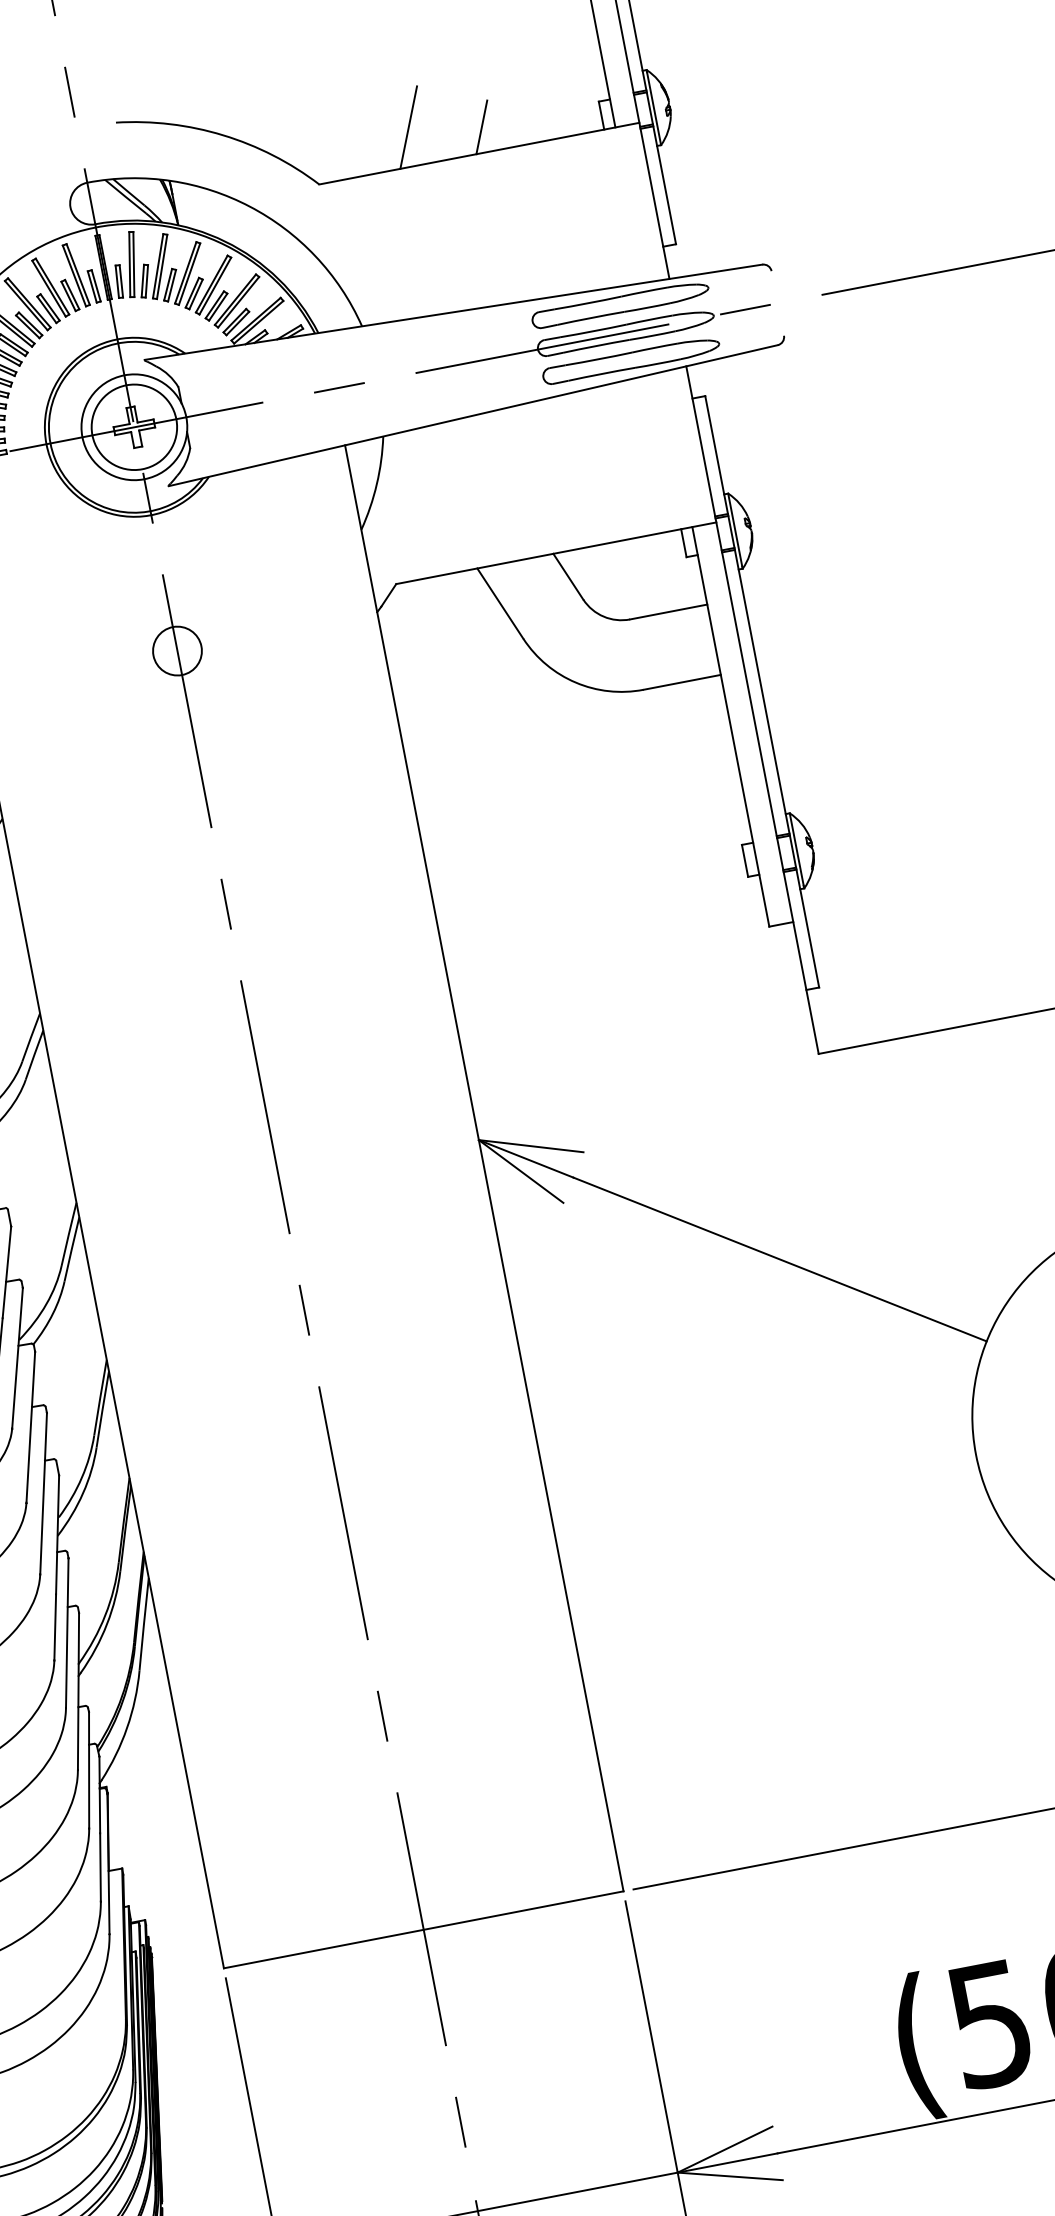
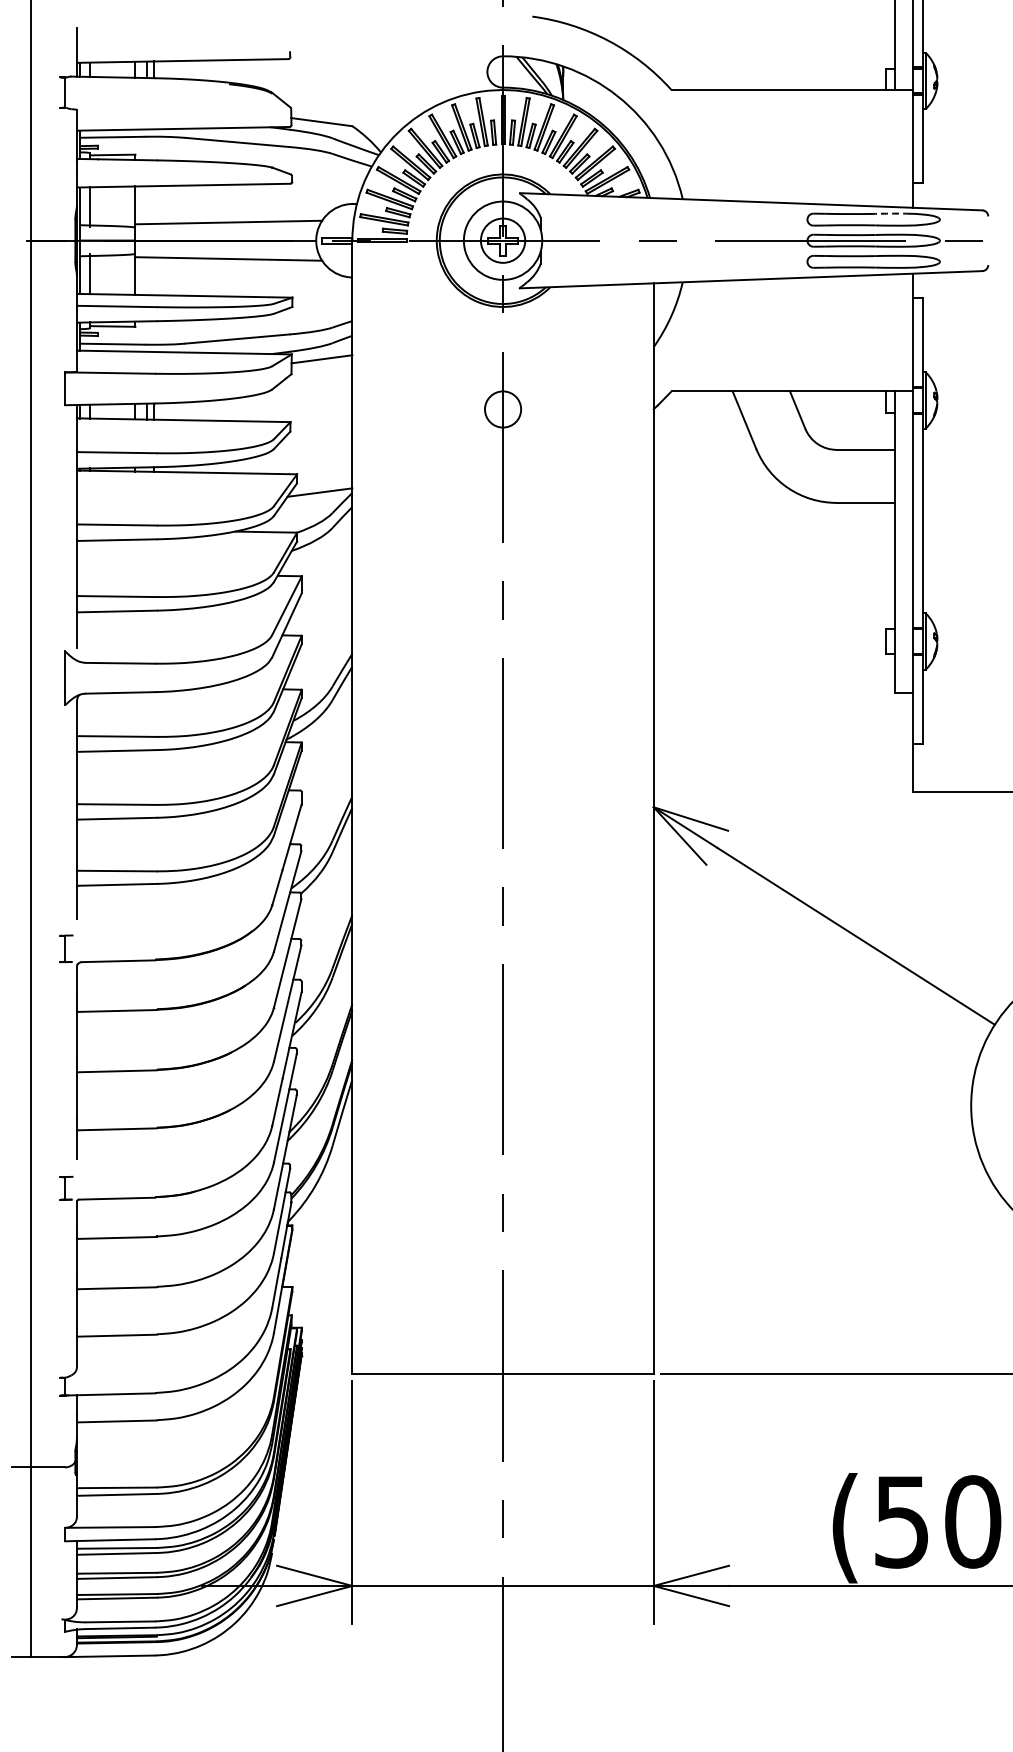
line: (408, 127) -> (744, 61), removed
line: (481, 127) -> (797, 71), removed
arc: (643, 291) -> (892, 213), solid -> dashed
circle: (133, 427) -> (502, 240), size x0.7

